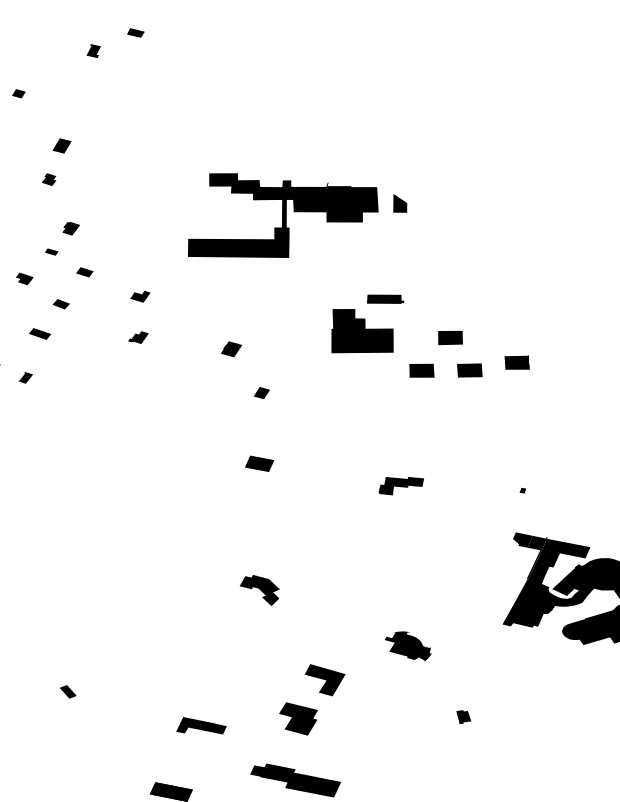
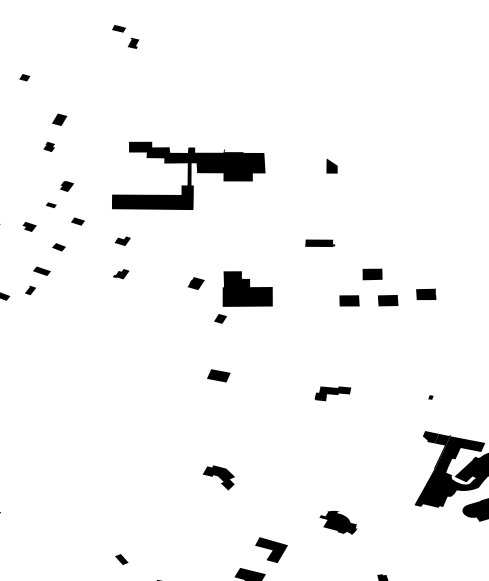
part: (93, 50) -> (133, 42), moved
part: (283, 215) -> (188, 175), moved
part: (362, 331) -> (247, 289), moved
part: (25, 377) -> (30, 290), moved
part: (68, 691) -> (122, 559), moved

